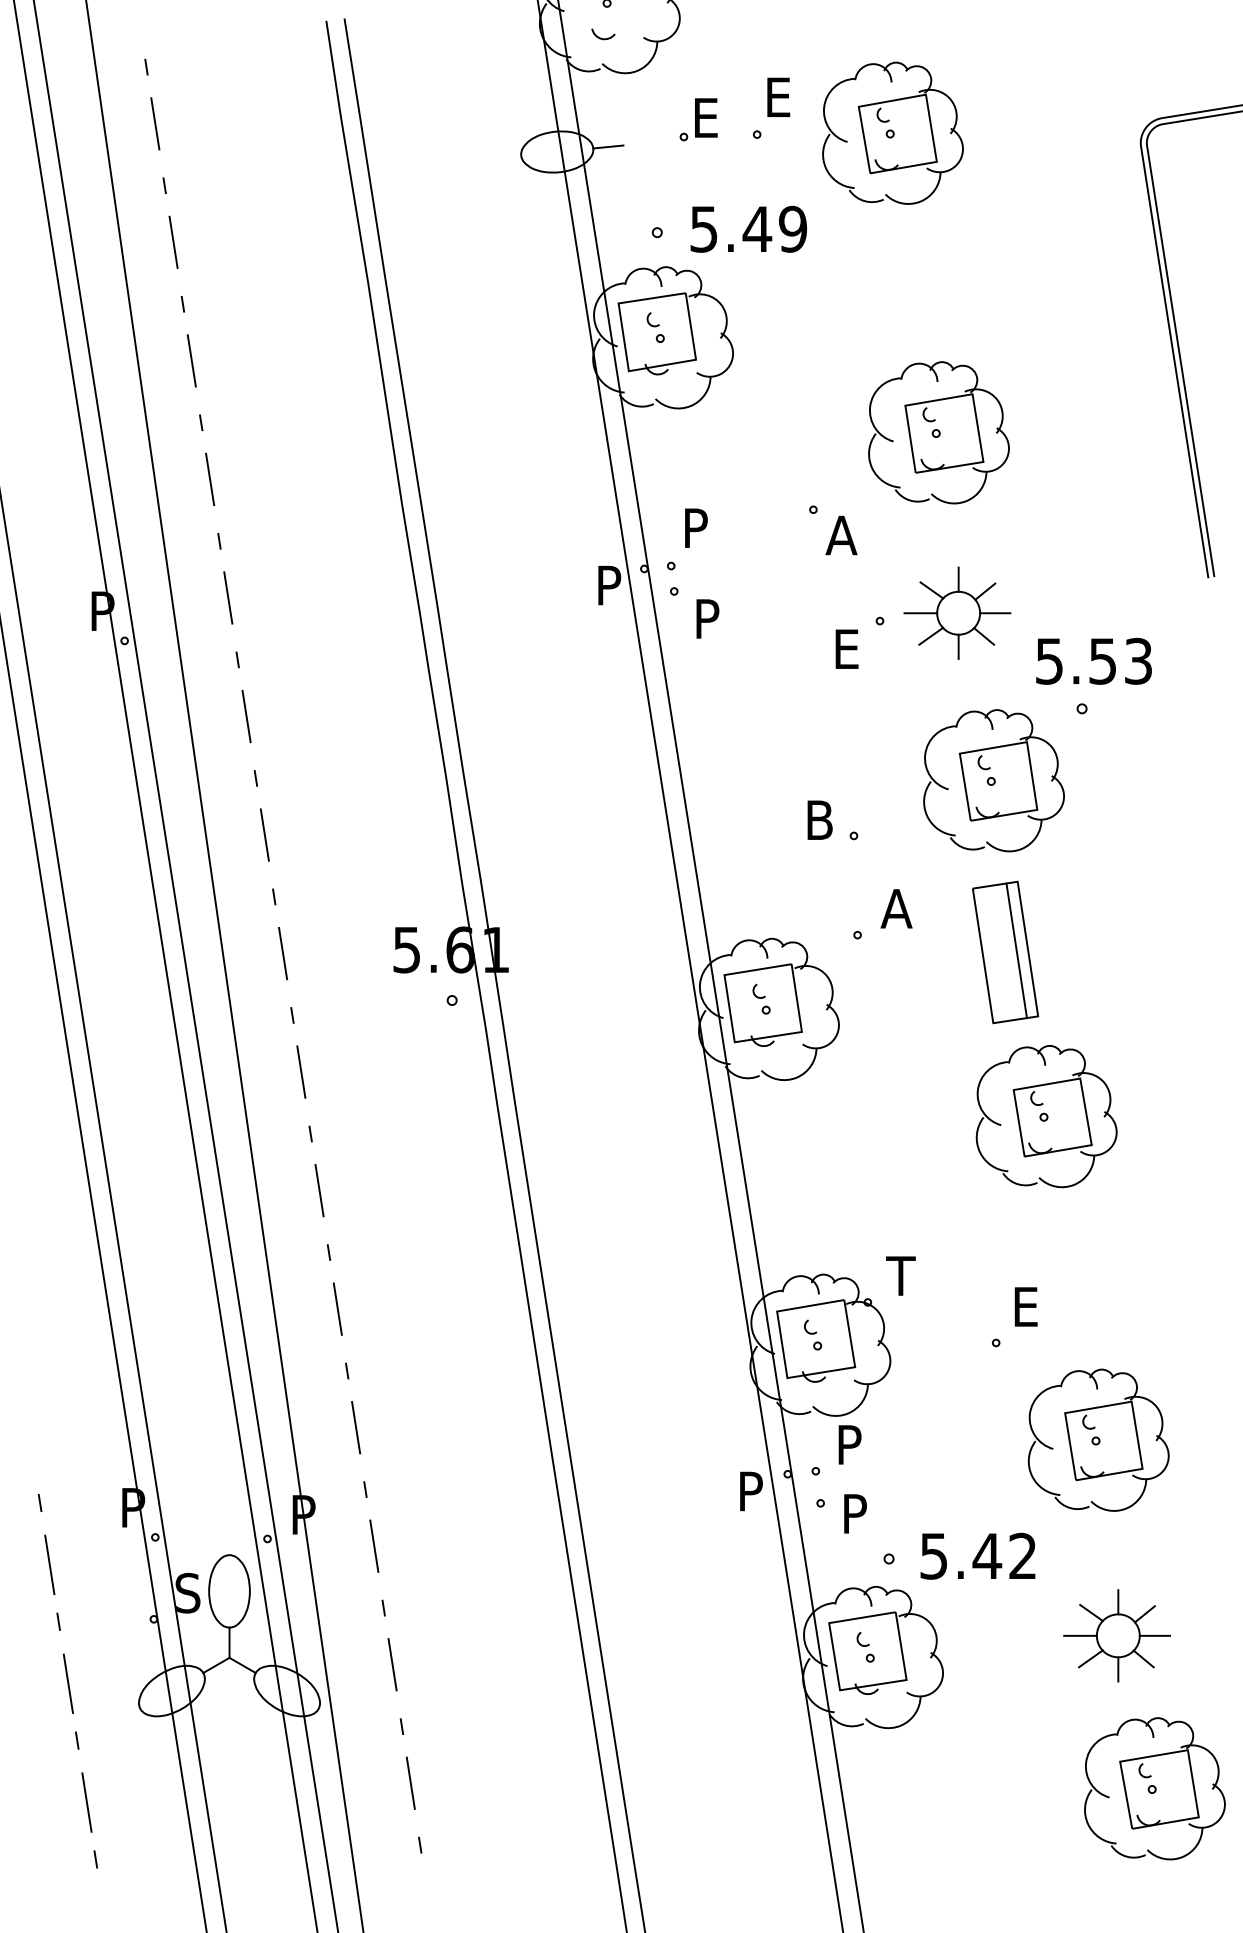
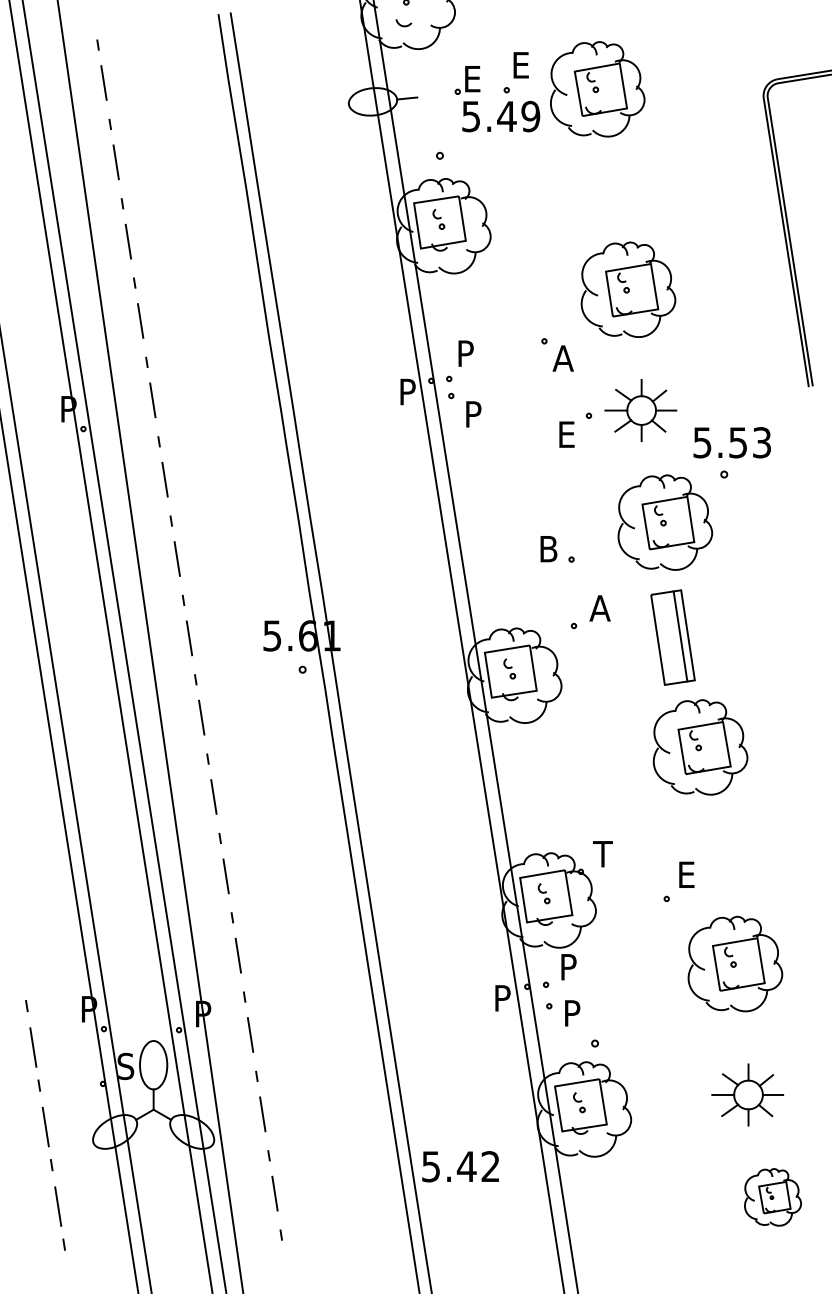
text: (749, 229) -> (501, 116), moved
text: (977, 1555) -> (460, 1166), moved
part: (1154, 1789) -> (772, 1197), size x0.6

